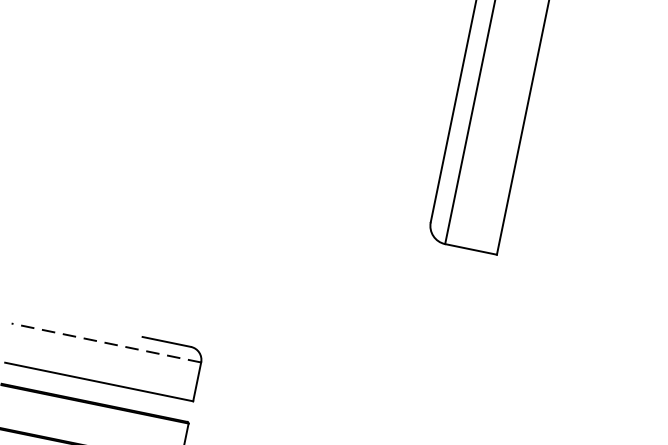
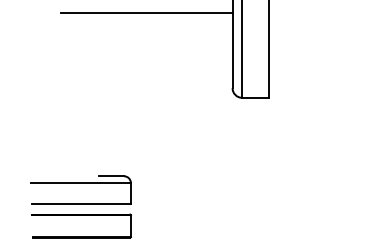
line: (297, 45) -> (146, 12), added
line: (105, 343) -> (80, 183), dashed -> solid

